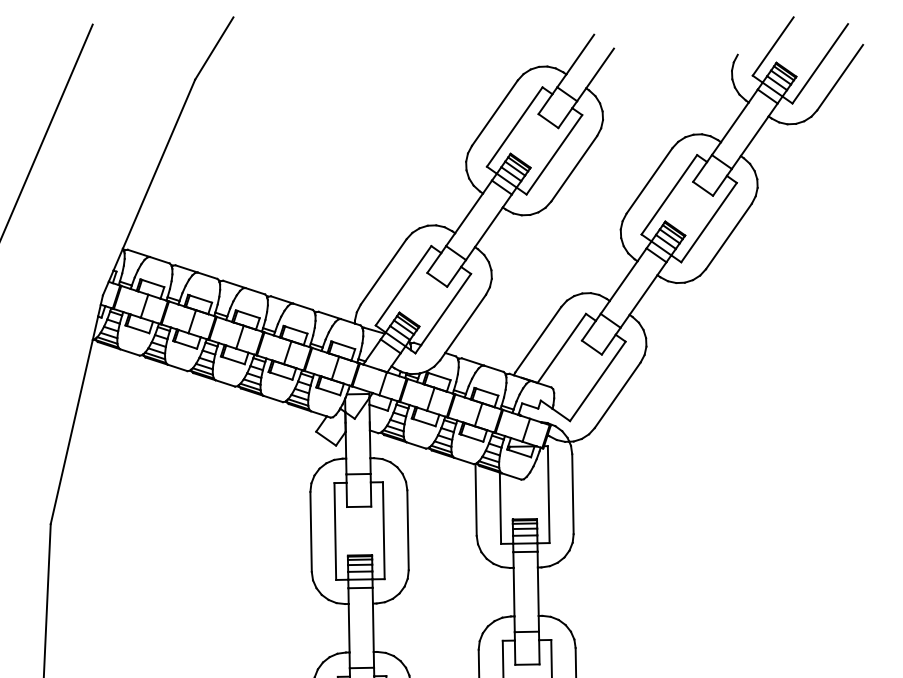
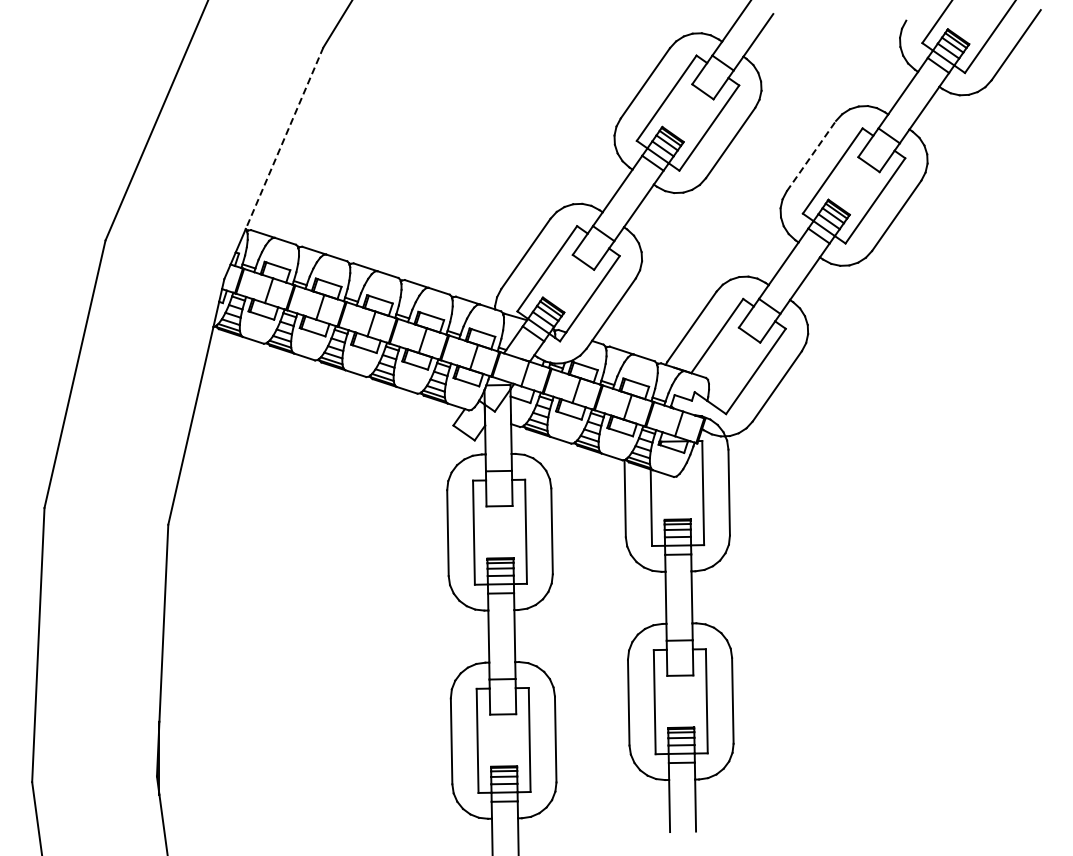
line: (158, 164) -> (284, 138), solid -> dashed
line: (649, 181) -> (811, 156), solid -> dashed

